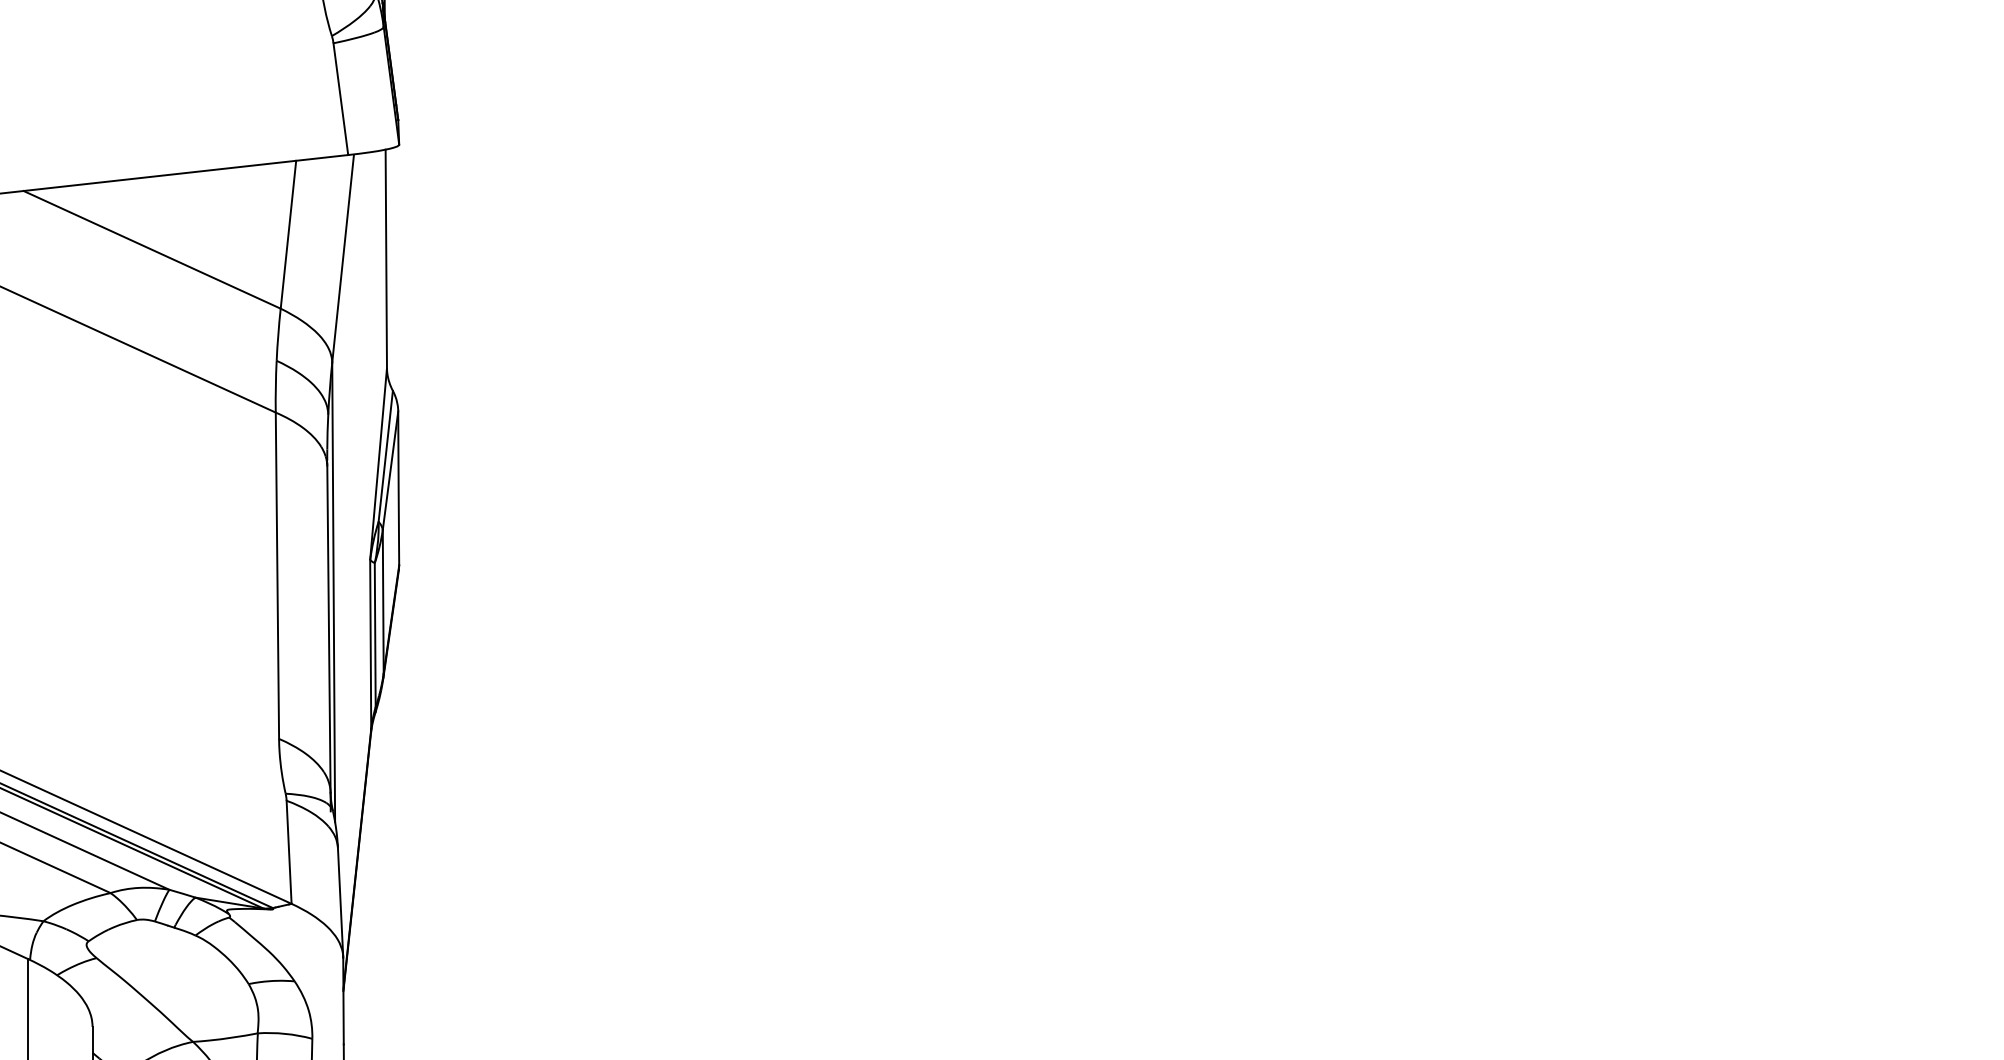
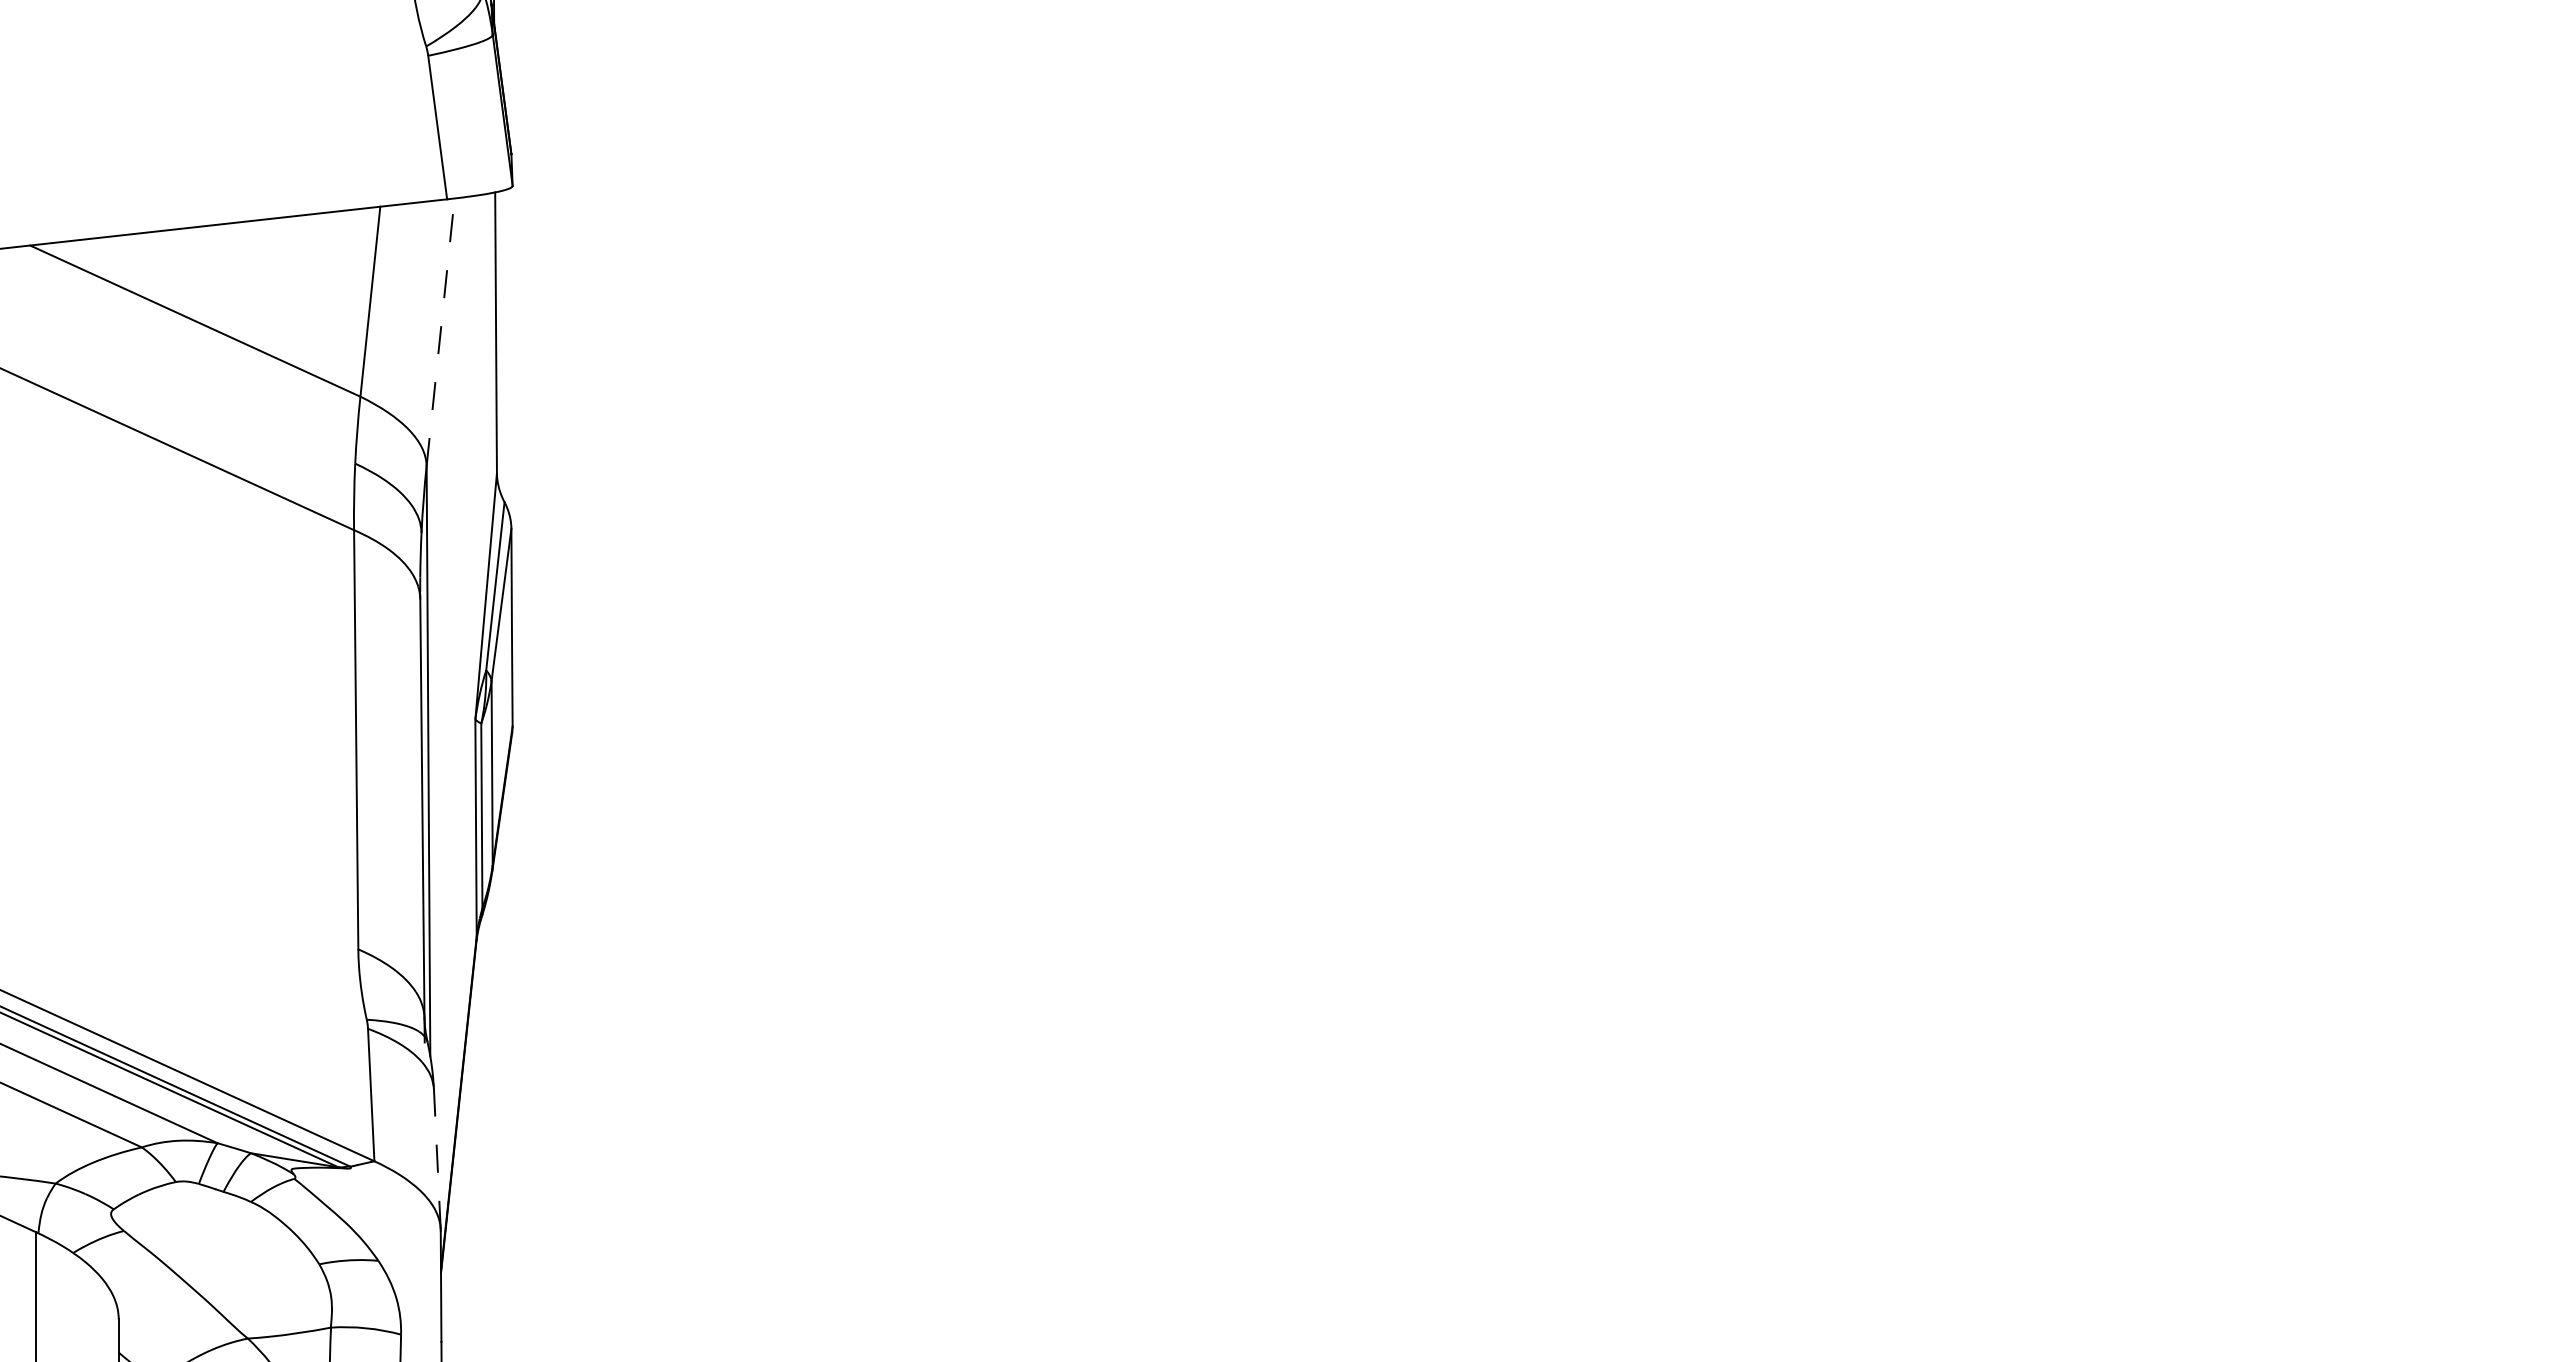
line: (343, 258) -> (441, 332), solid -> dashed
line: (340, 900) -> (437, 1156), solid -> dashed

